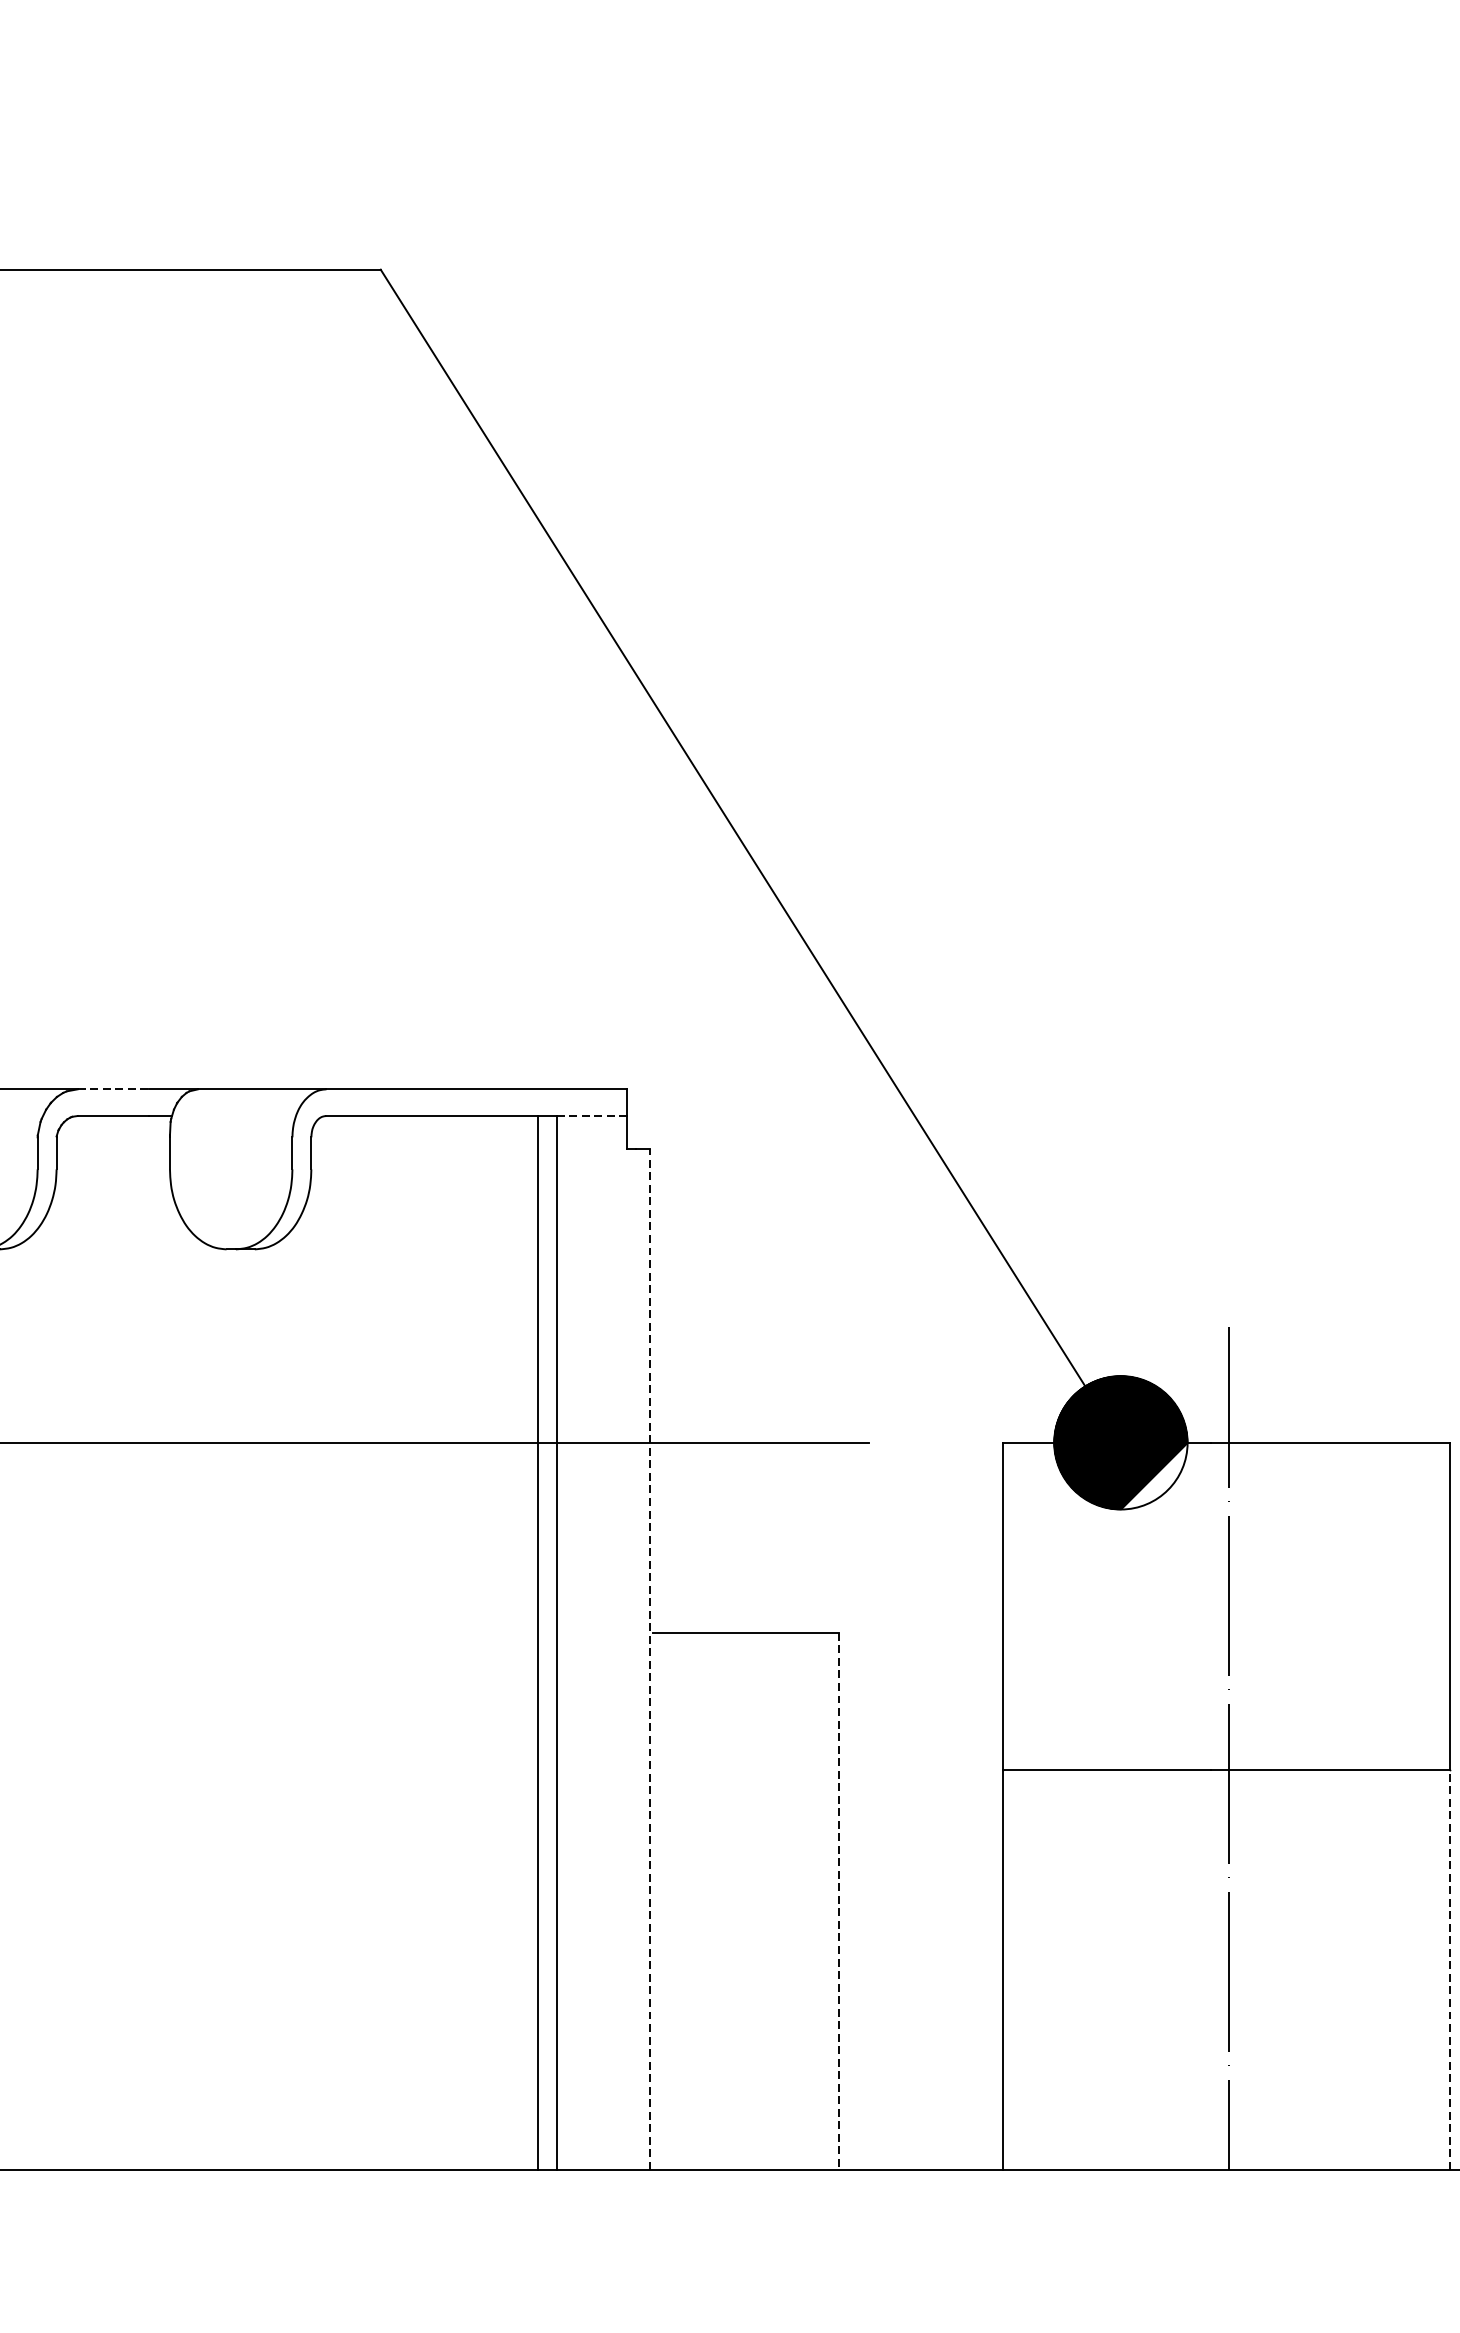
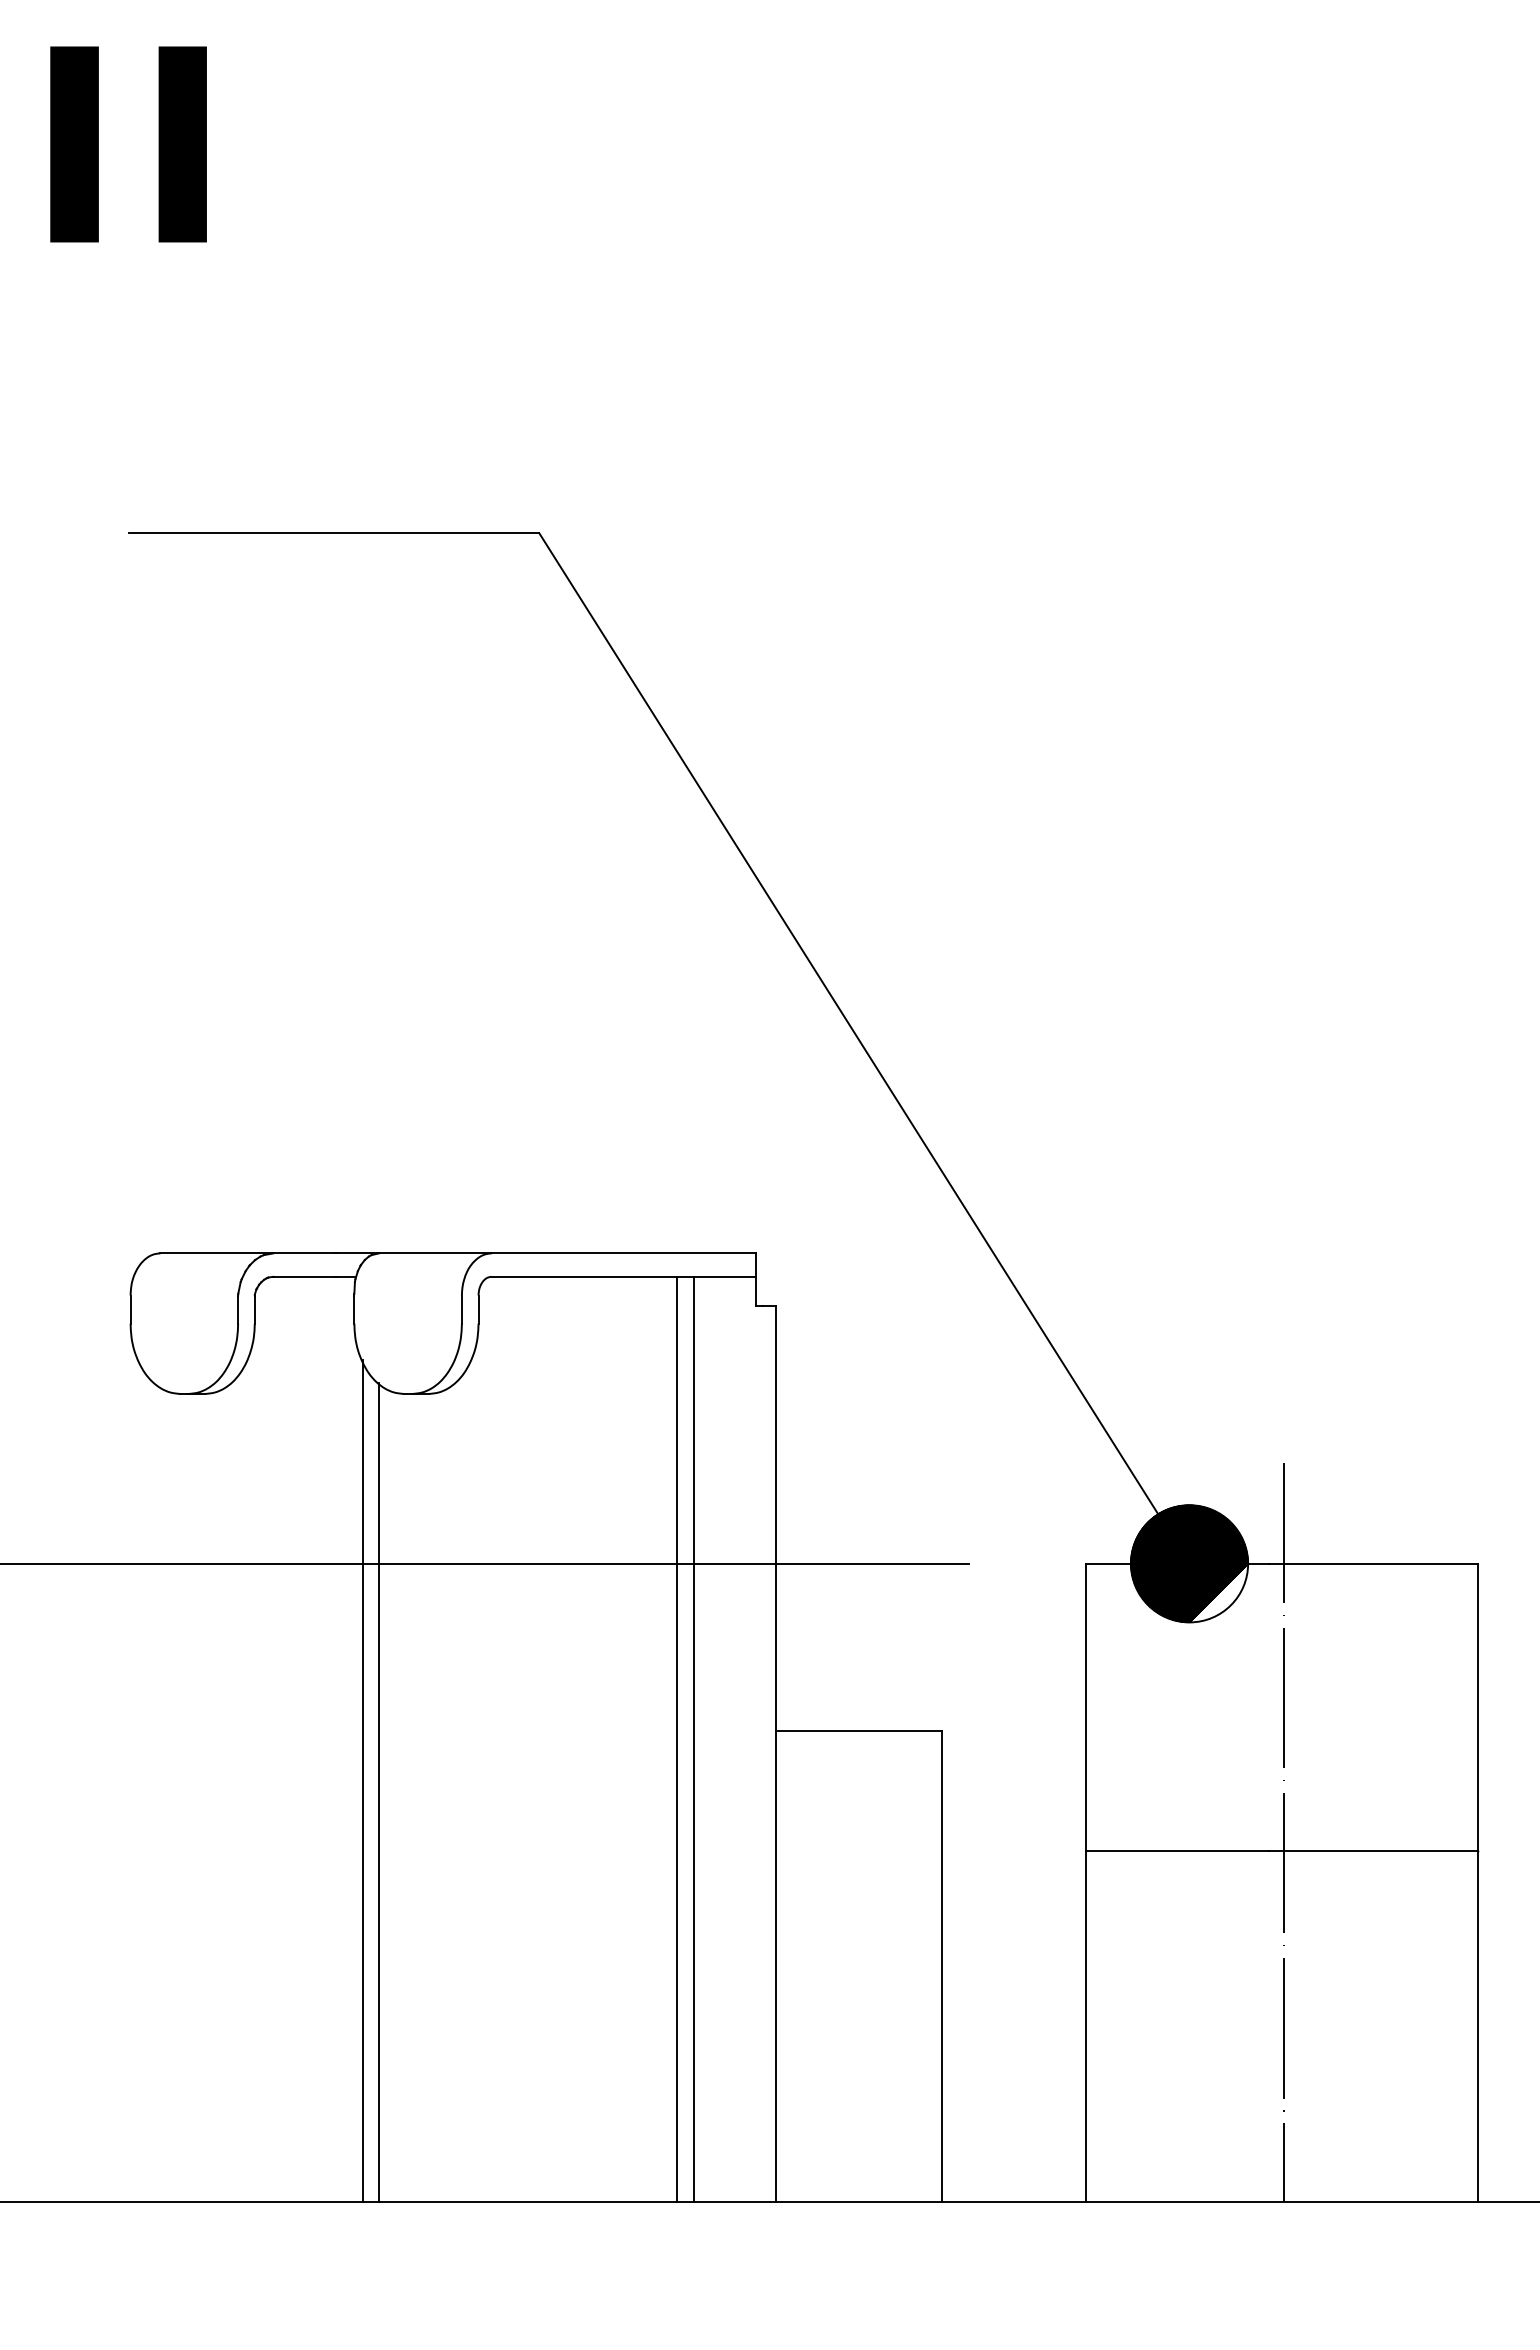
line: (113, 1089) -> (304, 1253), dashed -> solid
line: (591, 1115) -> (724, 1276), dashed -> solid
line: (649, 1658) -> (775, 1753), dashed -> solid
line: (179, 1689) -> (362, 1780), added
line: (198, 1703) -> (379, 1792), added
line: (839, 1901) -> (942, 1966), dashed -> solid
line: (1449, 1969) -> (1478, 2026), dashed -> solid

